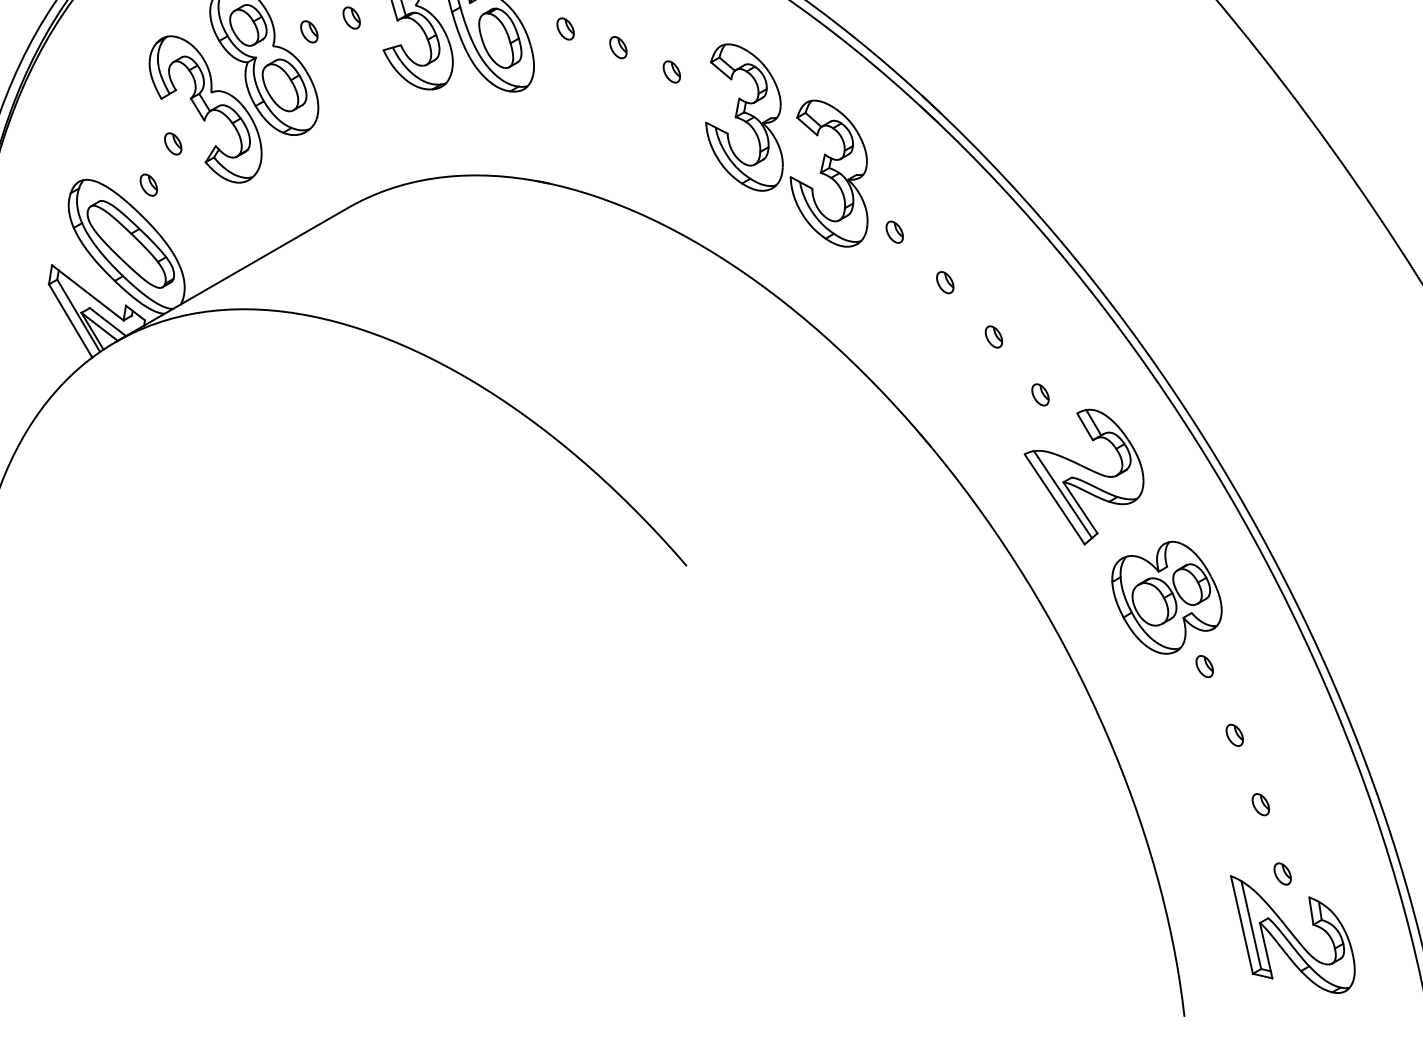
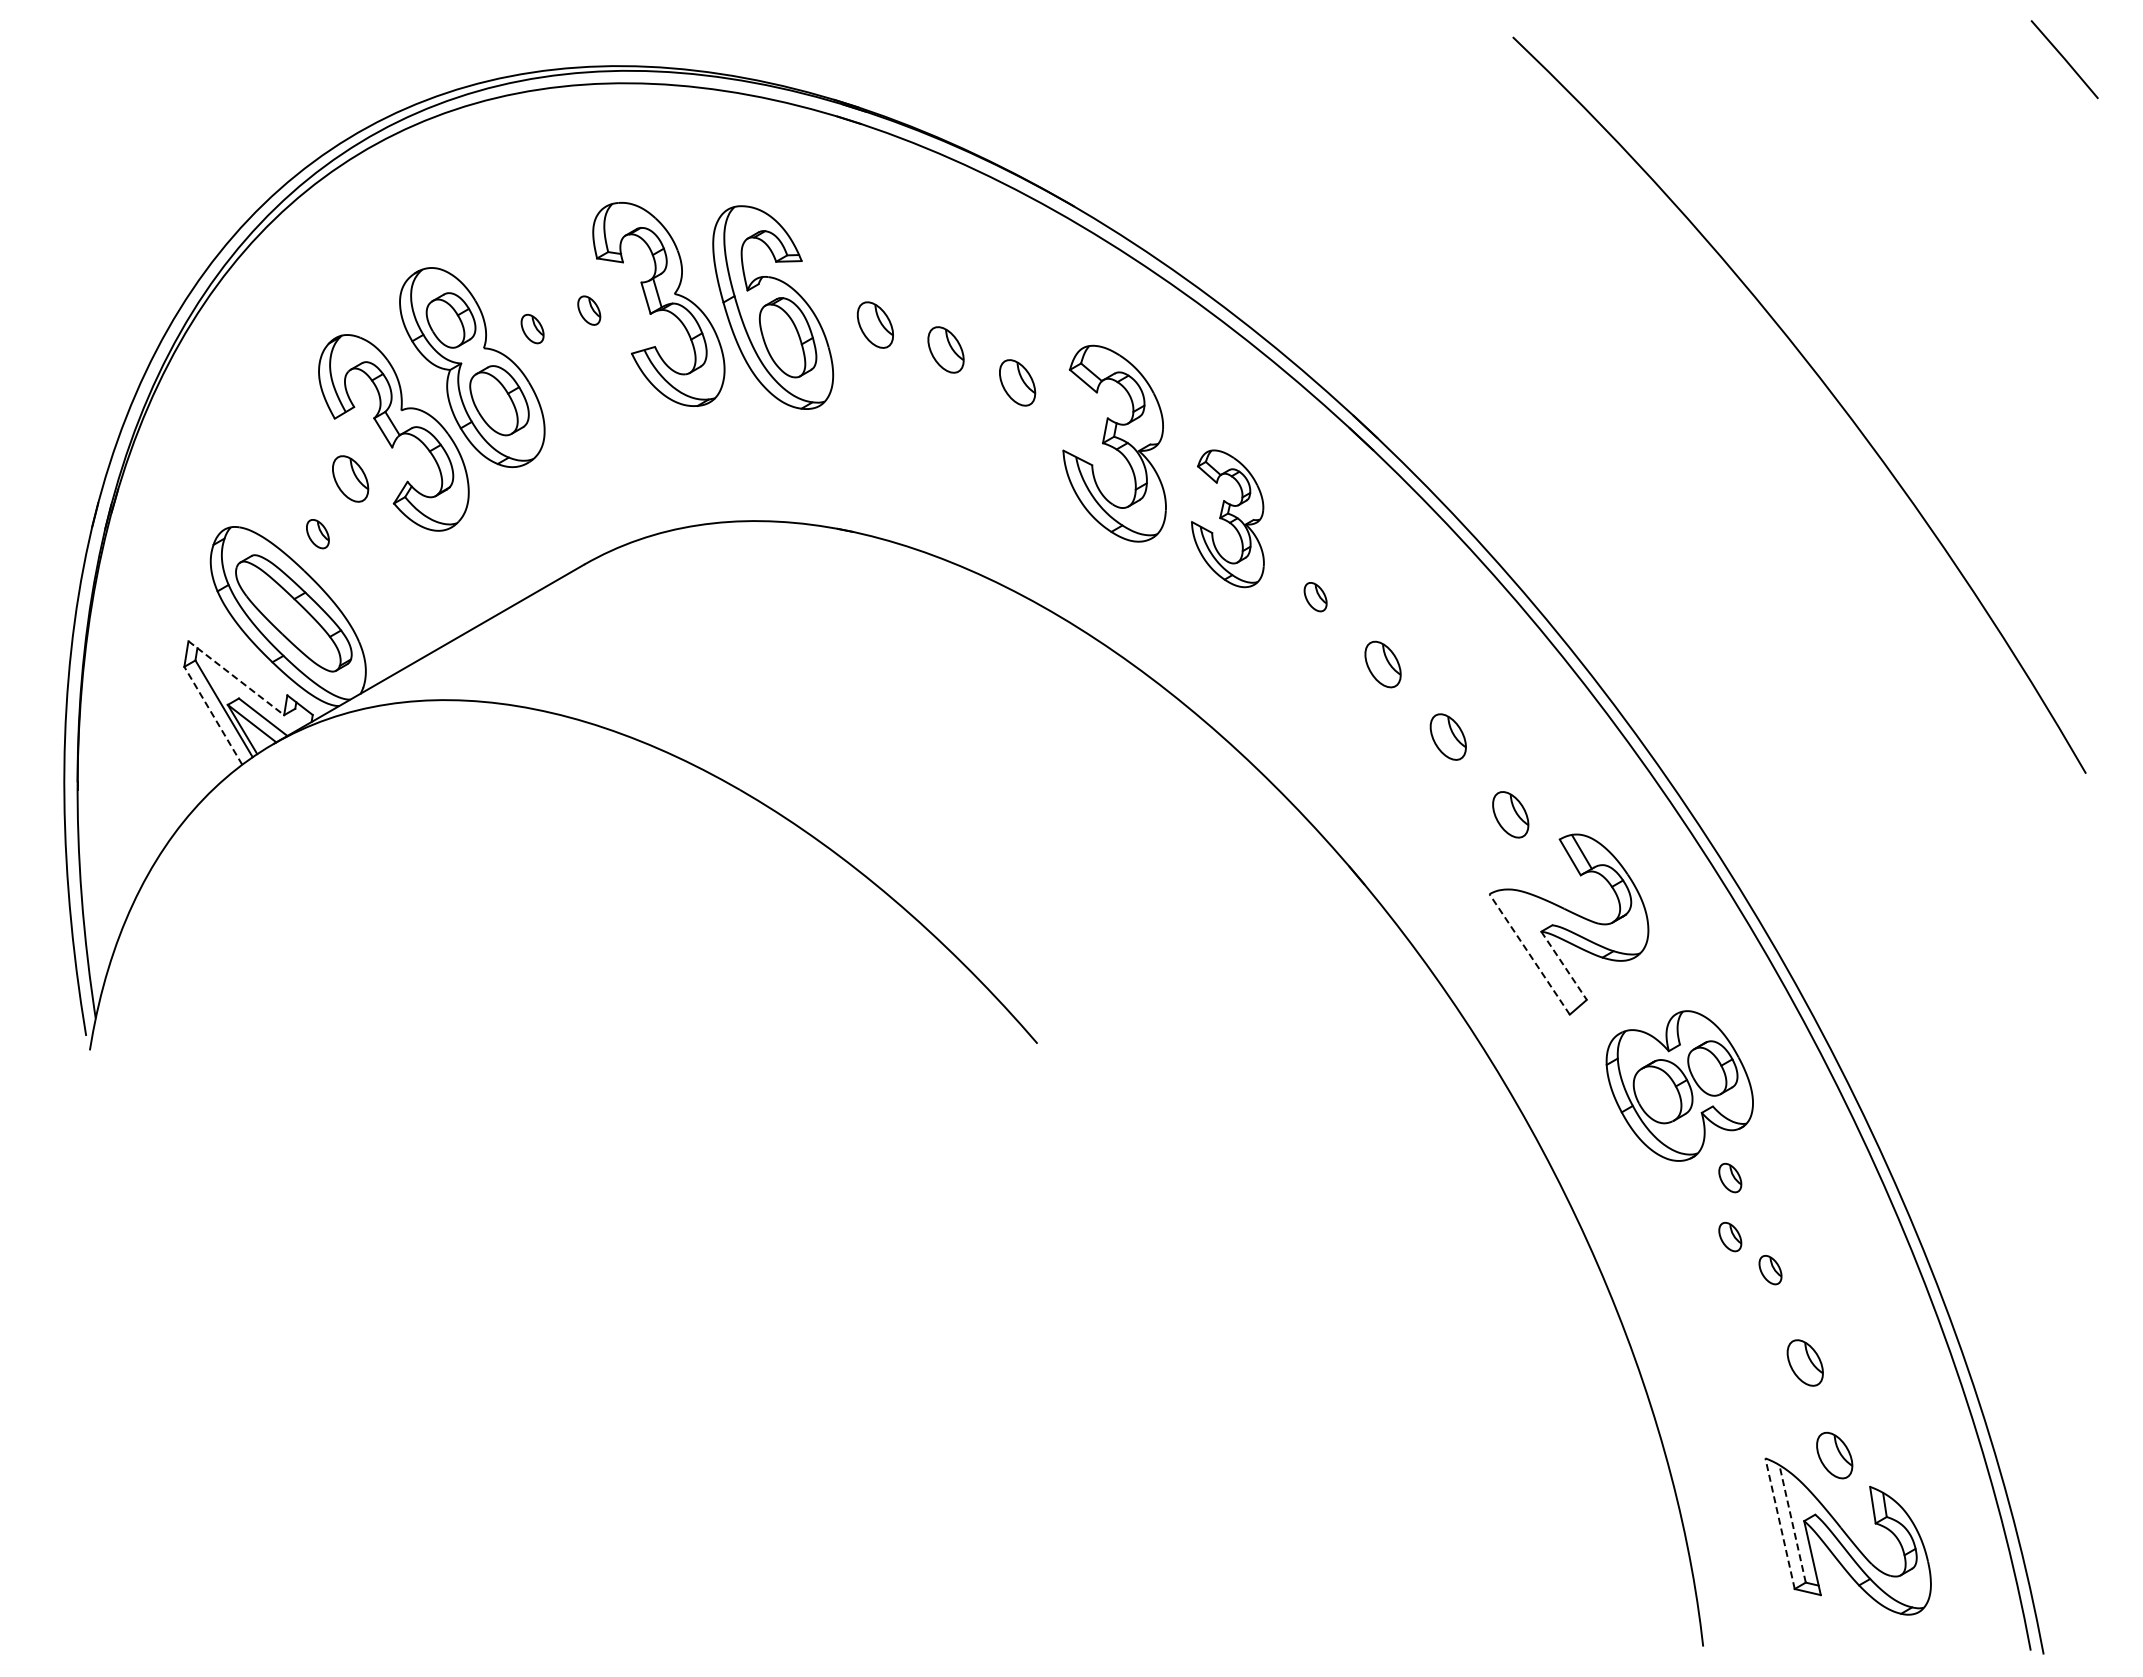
part: (565, 29) -> (875, 325), size x1.6
part: (618, 47) -> (945, 350), size x1.6
part: (671, 71) -> (1017, 382), size x1.6
part: (173, 143) -> (350, 478), size x1.6
part: (828, 173) -> (1227, 518), size x0.7
part: (945, 282) -> (1383, 664), size x1.6
line: (87, 293) -> (236, 678), solid -> dashed
line: (70, 320) -> (213, 715), solid -> dashed
part: (994, 337) -> (1448, 737), size x1.6
part: (1040, 394) -> (1510, 814), size x1.6
line: (1062, 494) -> (1540, 948), removed
line: (1054, 499) -> (1529, 954), solid -> dashed
line: (1080, 508) -> (1564, 966), solid -> dashed
part: (1204, 711) -> (1730, 1237), added
part: (1260, 804) -> (1805, 1362), size x1.6
part: (1282, 873) -> (1834, 1455), size x1.6
line: (1242, 924) -> (1780, 1523), solid -> dashed
line: (1251, 924) -> (1792, 1523), solid -> dashed

